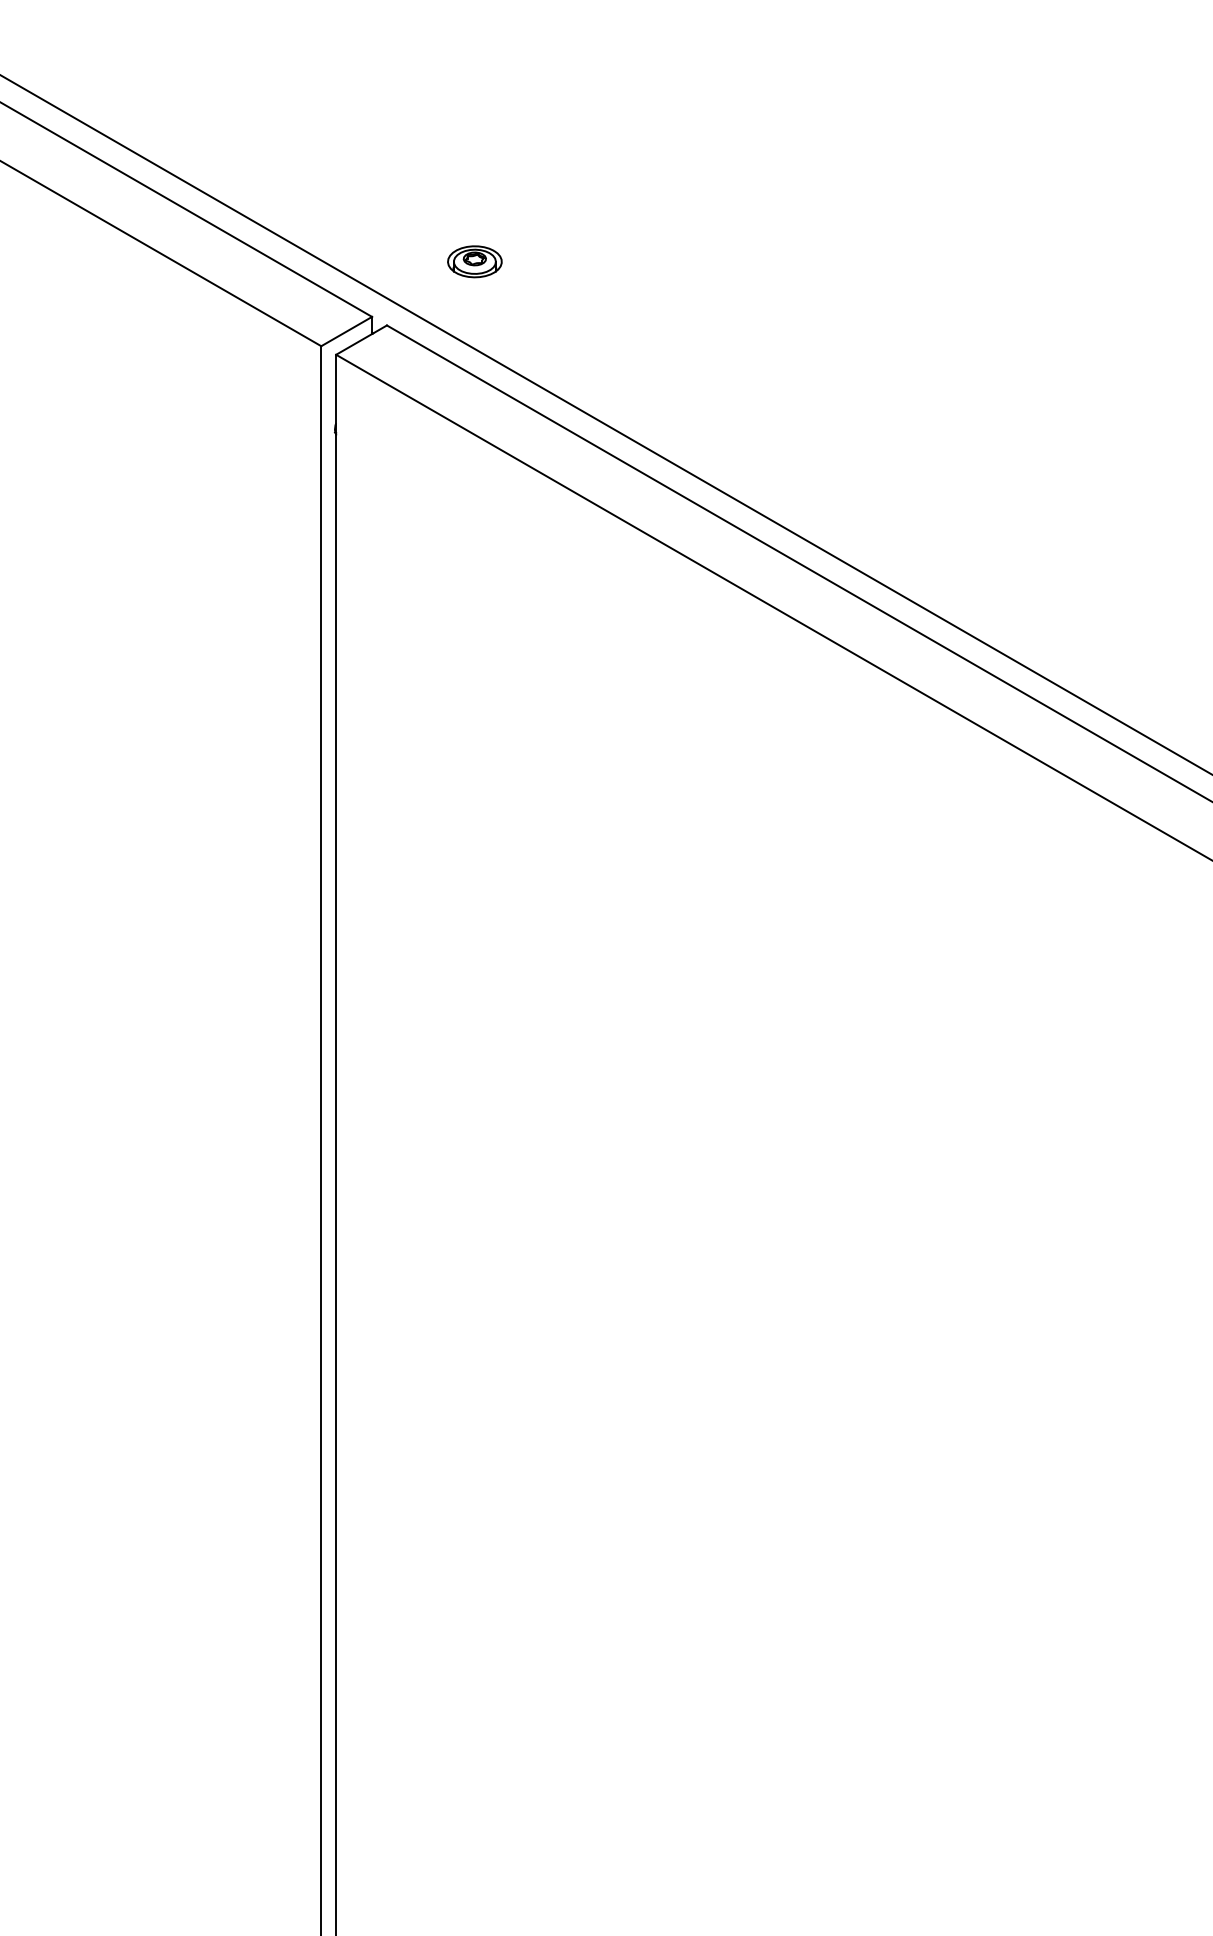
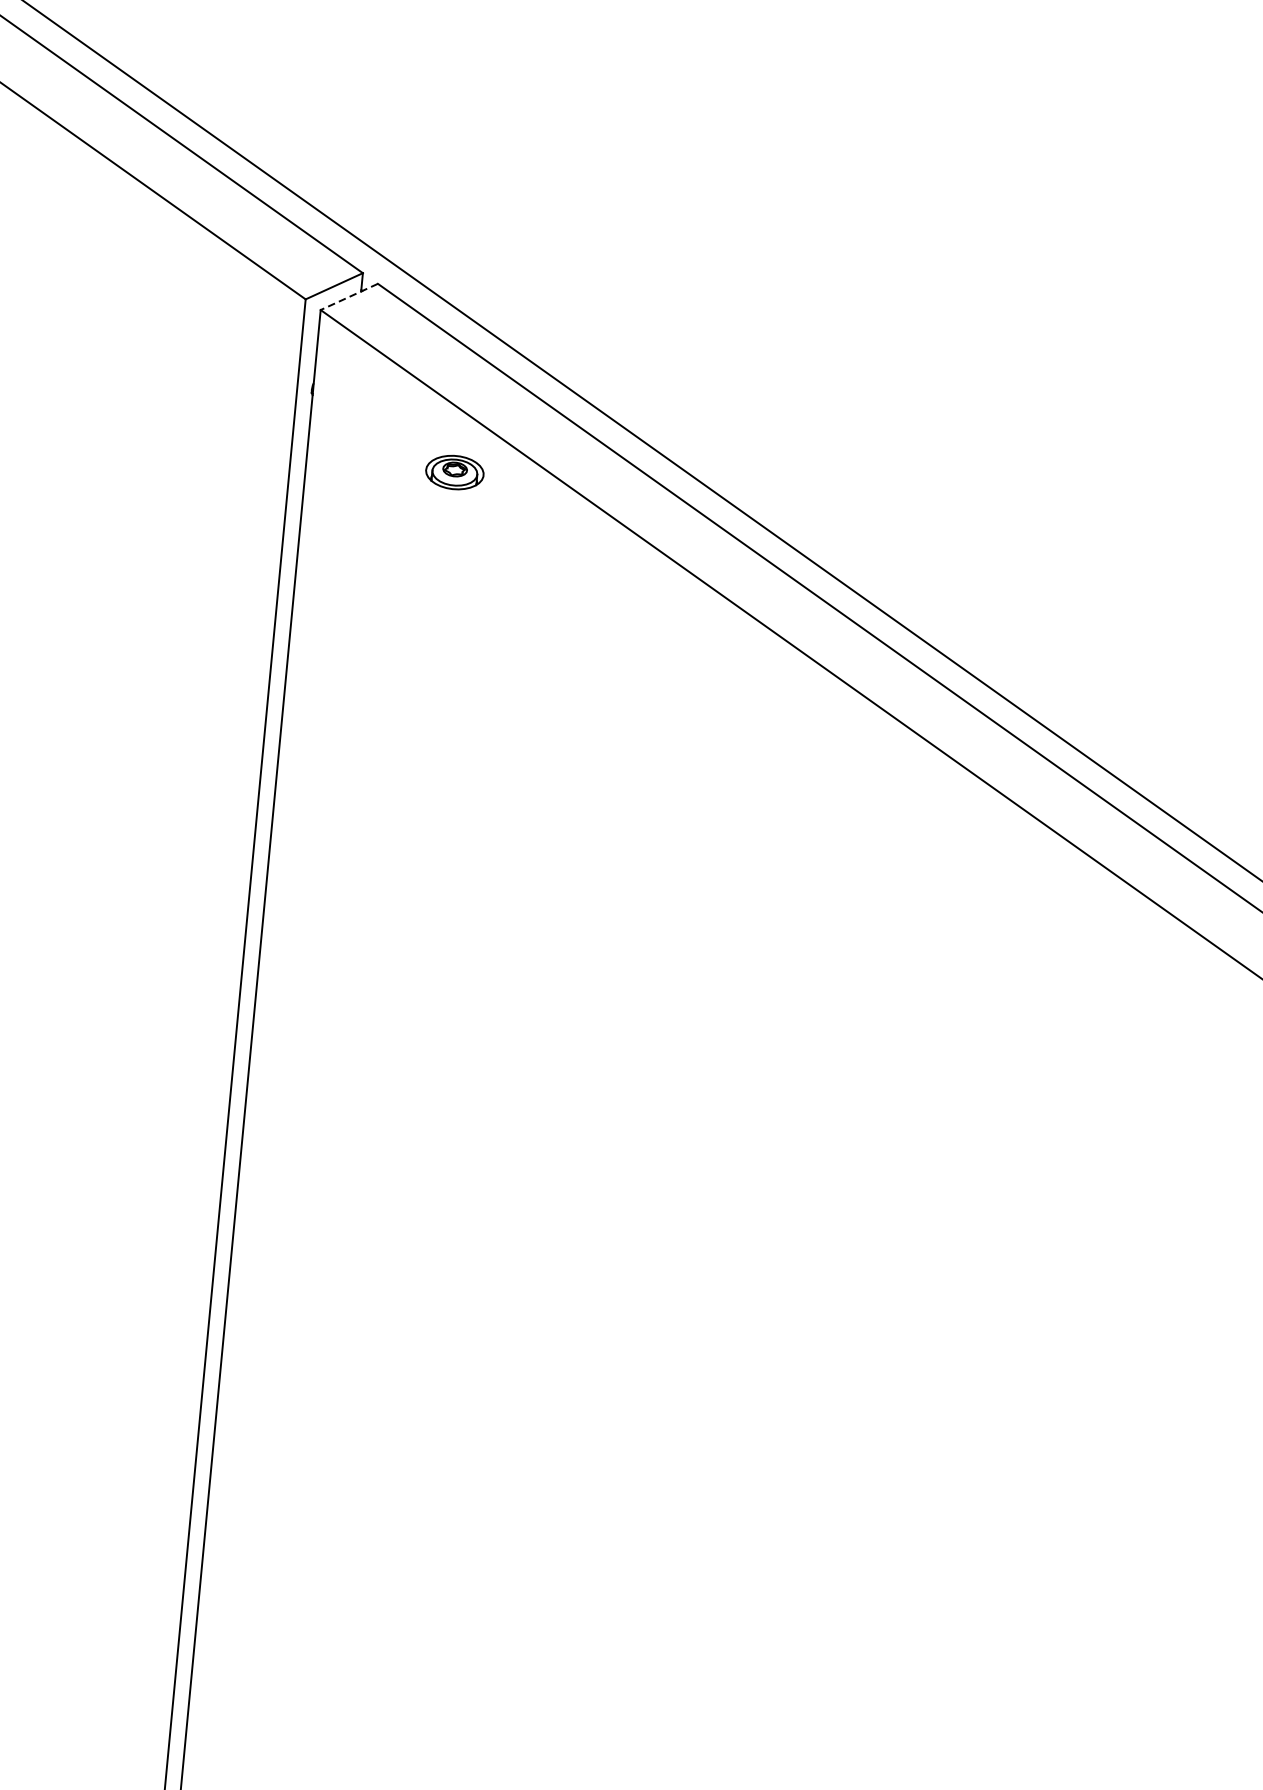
part: (474, 261) -> (454, 472), moved
line: (361, 340) -> (349, 297), solid -> dashed

